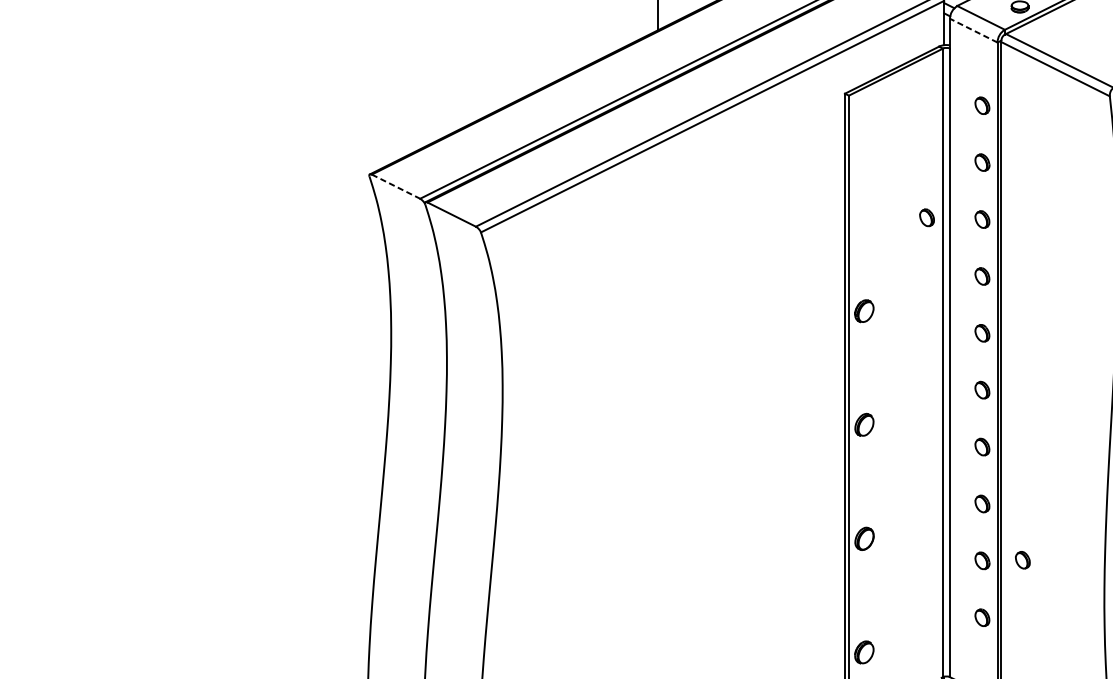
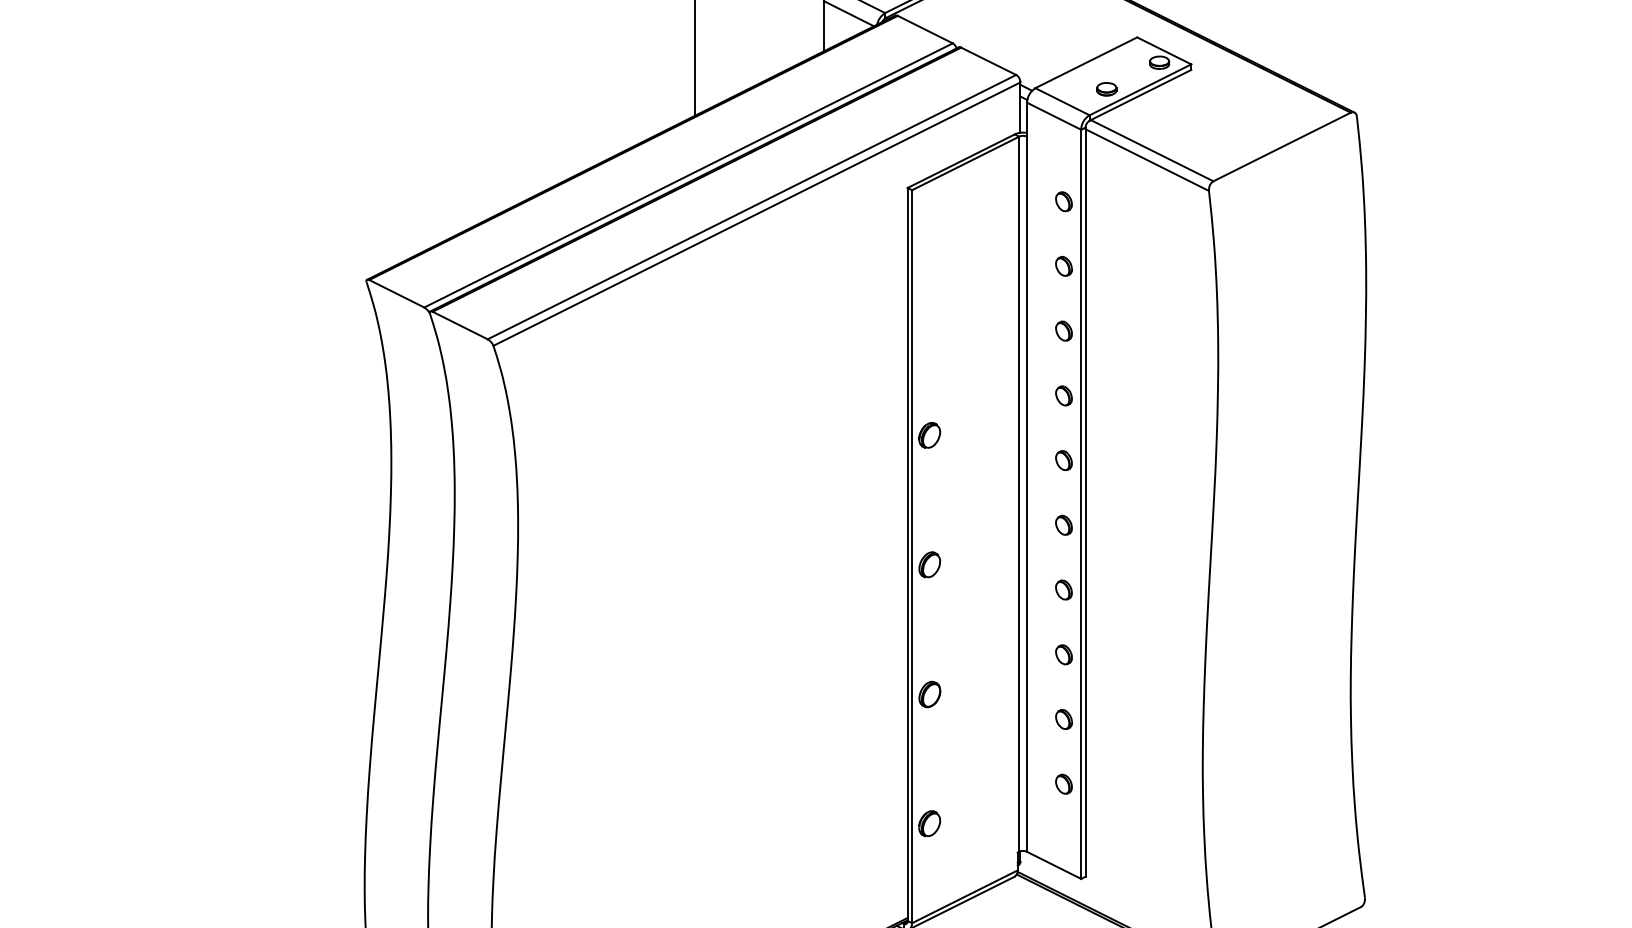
line: (973, 30) -> (1053, 116), dashed -> solid
line: (395, 186) -> (396, 293), dashed -> solid
part: (926, 217) -> (1000, 328), removed
part: (1022, 559) -> (1109, 718), removed

